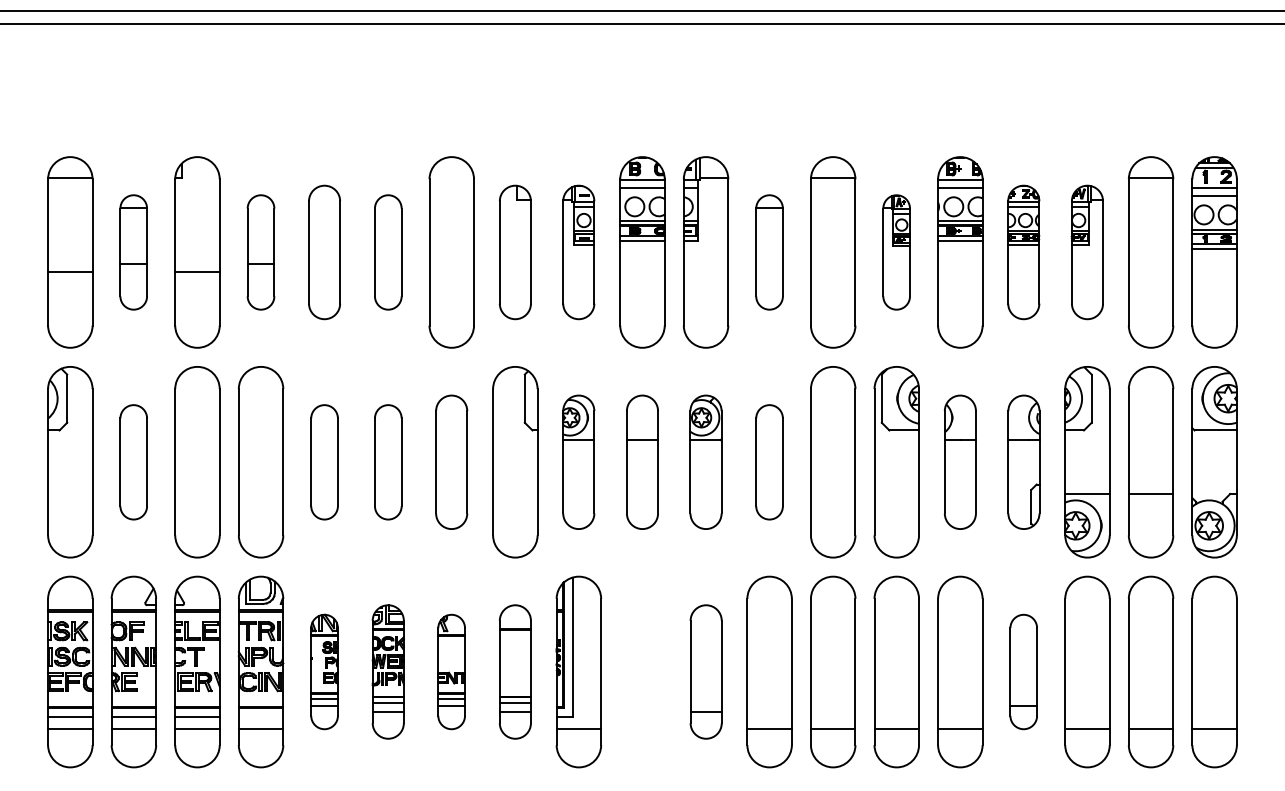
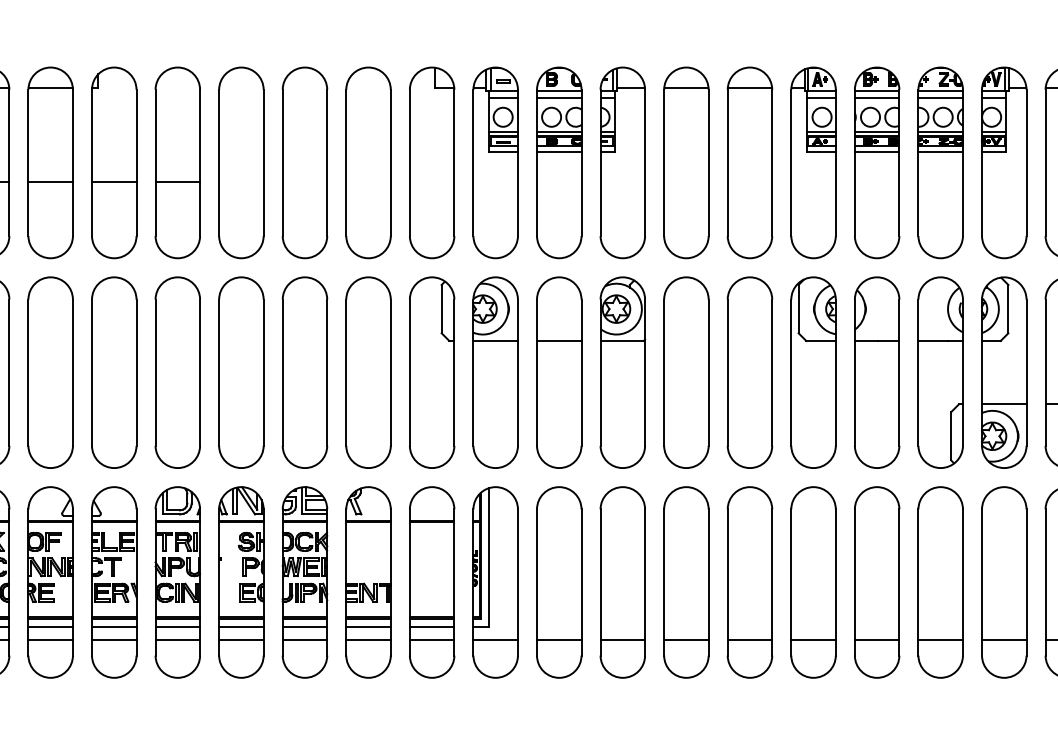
part: (133, 252) -> (50, 162), size x1.67
part: (260, 252) -> (177, 162), size x1.67
part: (324, 252) -> (241, 162), size x1.43
part: (388, 252) -> (305, 162), size x1.67
part: (515, 252) -> (432, 162), size x1.43
part: (578, 252) -> (495, 162), size x1.43
part: (769, 252) -> (686, 162), size x1.67
part: (896, 252) -> (813, 162), size x1.67
part: (1023, 252) -> (940, 162), size x1.43
part: (1087, 252) -> (1004, 162), size x1.43
part: (133, 462) -> (50, 372), size x1.67
part: (324, 462) -> (241, 372), size x1.67
part: (388, 462) -> (305, 372), size x1.67
part: (451, 462) -> (368, 372), size x1.43
part: (578, 462) -> (495, 372), size x1.43
part: (642, 462) -> (559, 372), size x1.43
part: (705, 462) -> (622, 372), size x1.43
part: (769, 462) -> (686, 372), size x1.67
part: (960, 462) -> (877, 372), size x1.43
part: (1023, 462) -> (940, 372), size x1.43
part: (324, 671) -> (241, 581), size x1.67
part: (388, 671) -> (305, 581), size x1.43
part: (451, 671) -> (368, 581), size x1.67
part: (515, 671) -> (432, 581), size x1.43
part: (642, 671) -> (559, 581), added
part: (706, 671) -> (623, 581), size x1.43
part: (1023, 671) -> (940, 581), size x1.67
line: (260, 716) -> (177, 626), added

